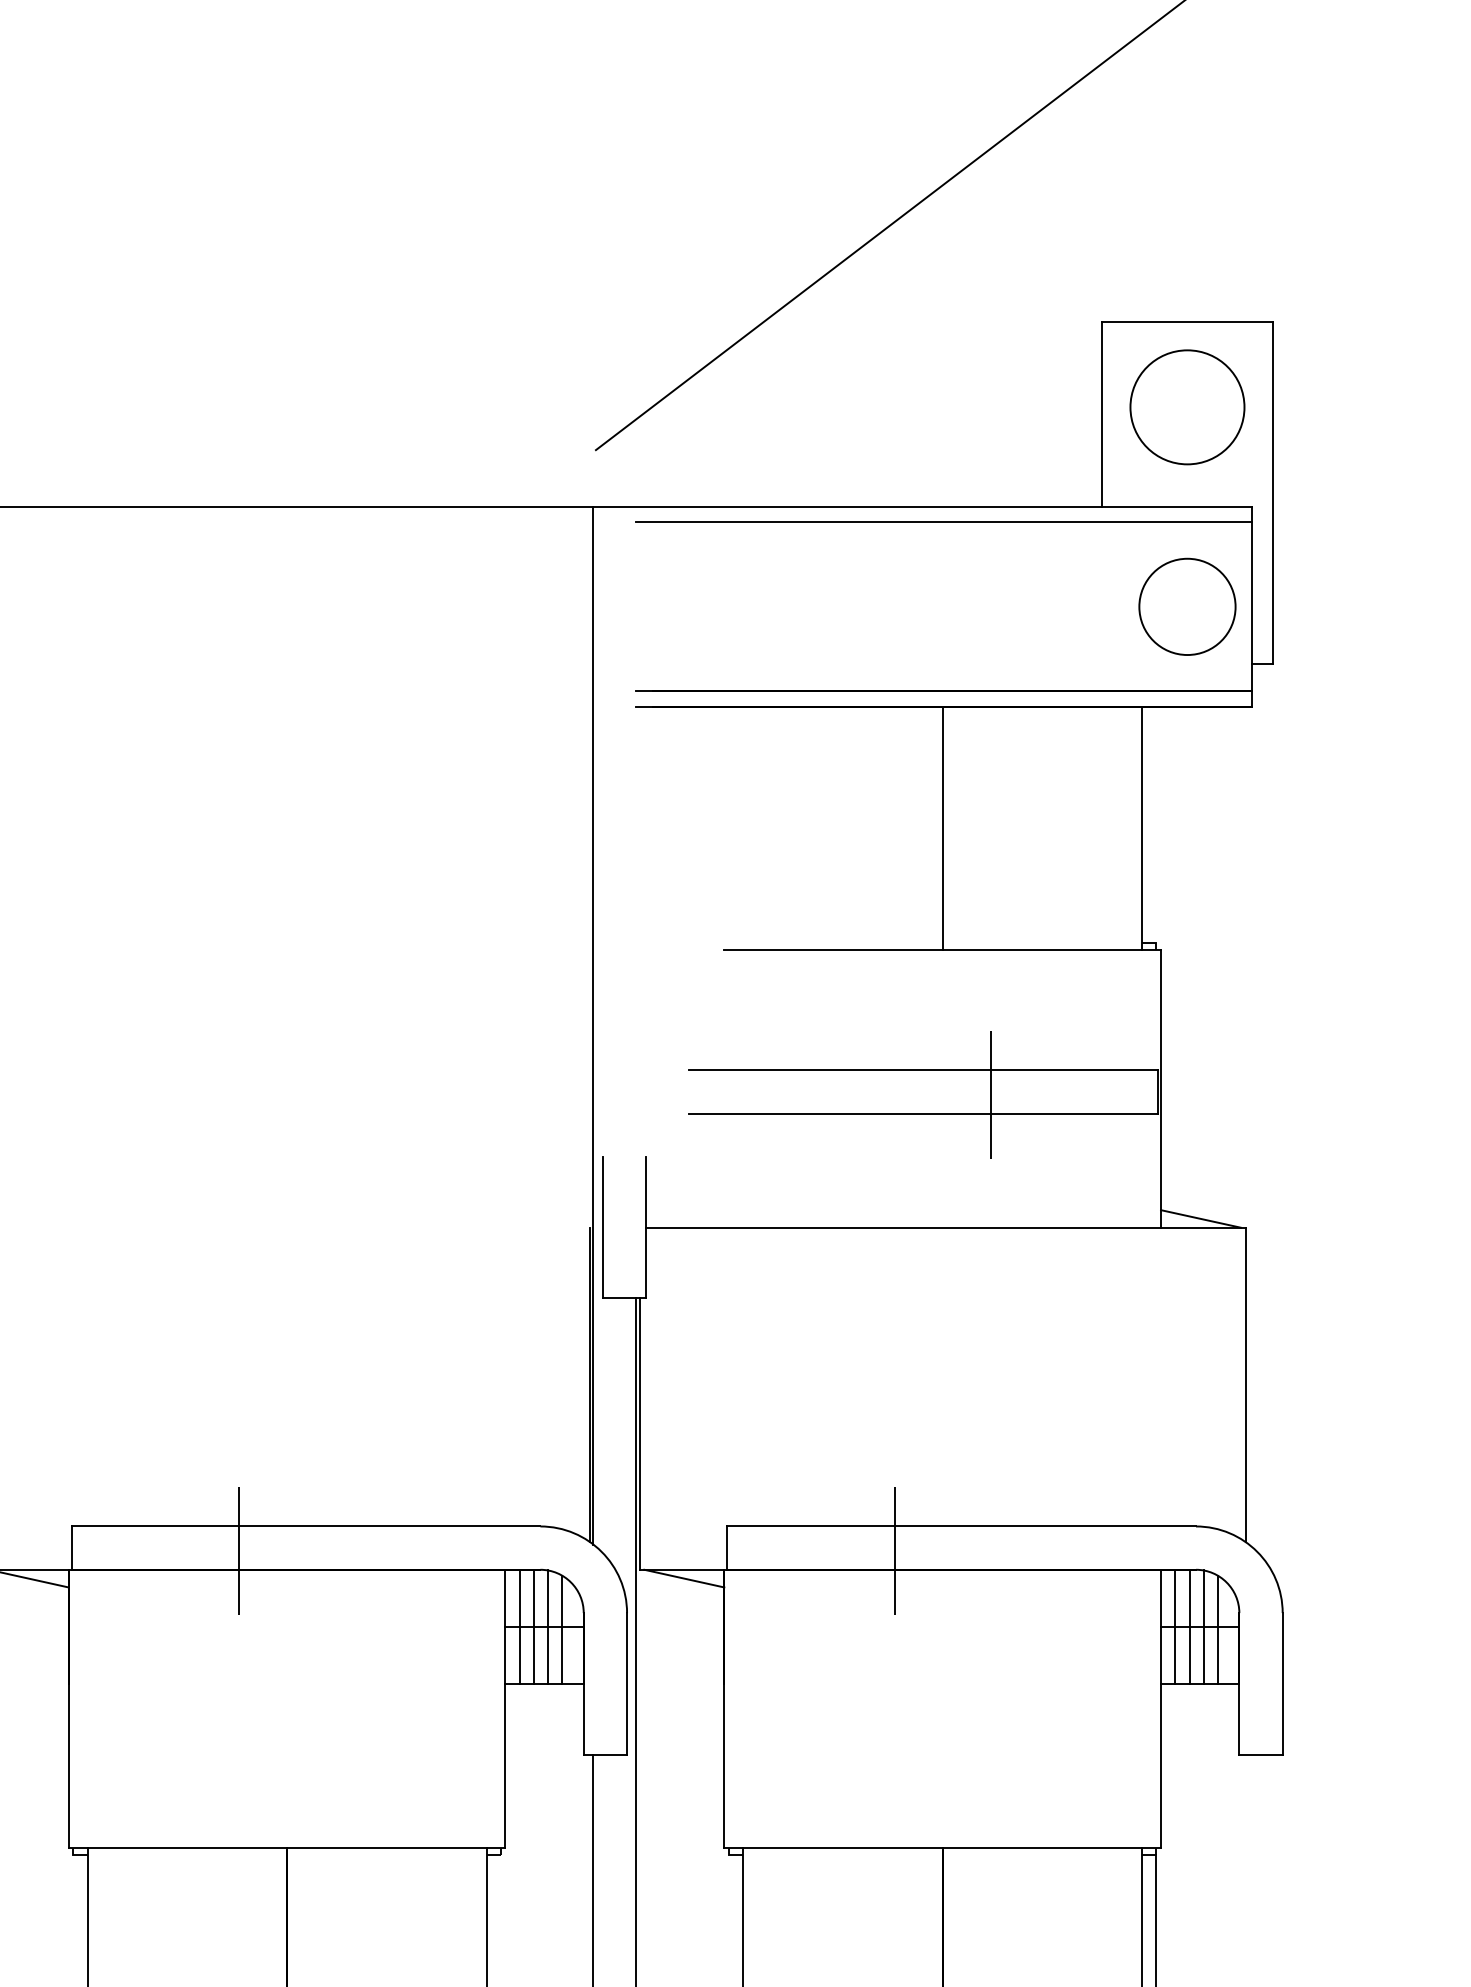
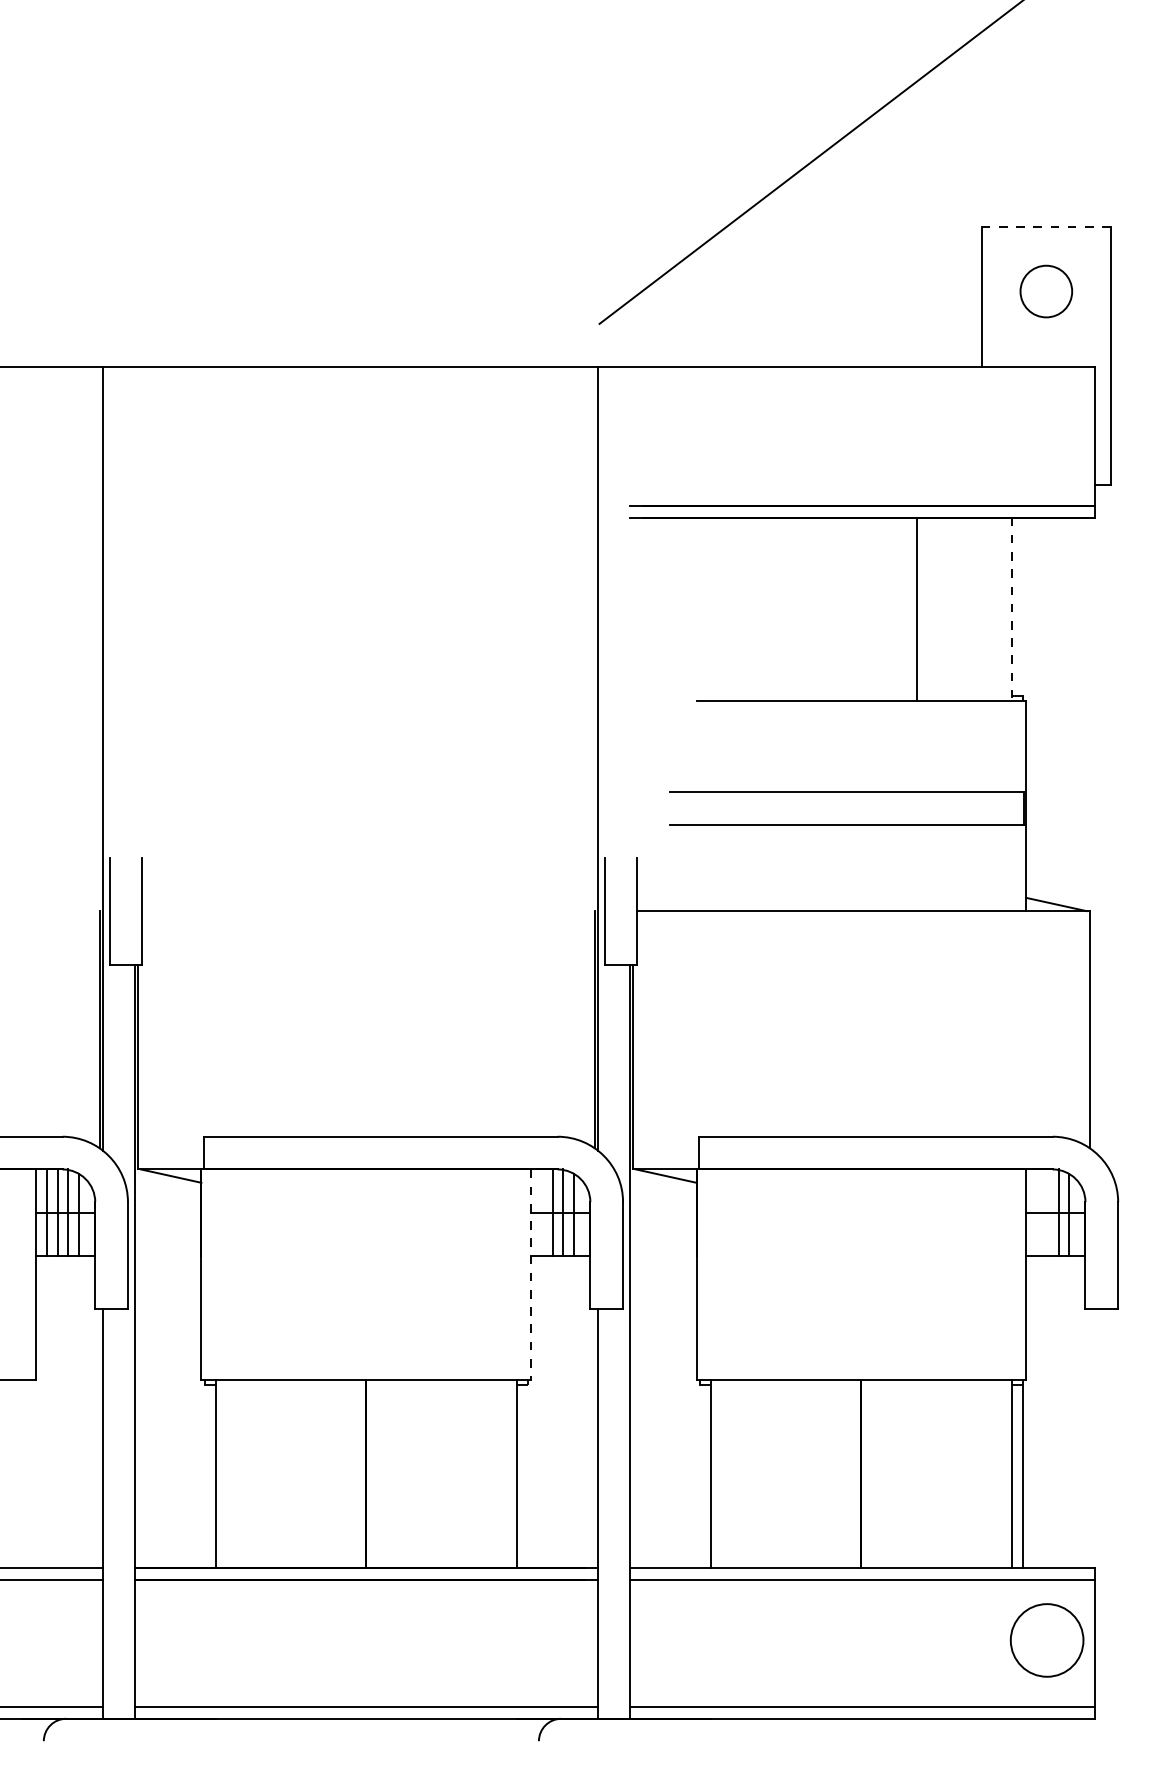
line: (1187, 322) -> (1046, 227), solid -> dashed
circle: (1187, 407) -> (1046, 291), size x0.6
line: (944, 522) -> (862, 378), removed
circle: (1187, 607) -> (1046, 442), removed
line: (942, 828) -> (917, 609), moved
line: (1142, 828) -> (1012, 609), solid -> dashed
line: (990, 1094) -> (897, 810), removed
line: (238, 1549) -> (329, 1154), removed
line: (895, 1549) -> (825, 1154), removed
line: (519, 1626) -> (541, 1212), removed
line: (1175, 1626) -> (1037, 1212), removed
line: (1189, 1626) -> (1047, 1212), removed
line: (505, 1710) -> (531, 1275), solid -> dashed

